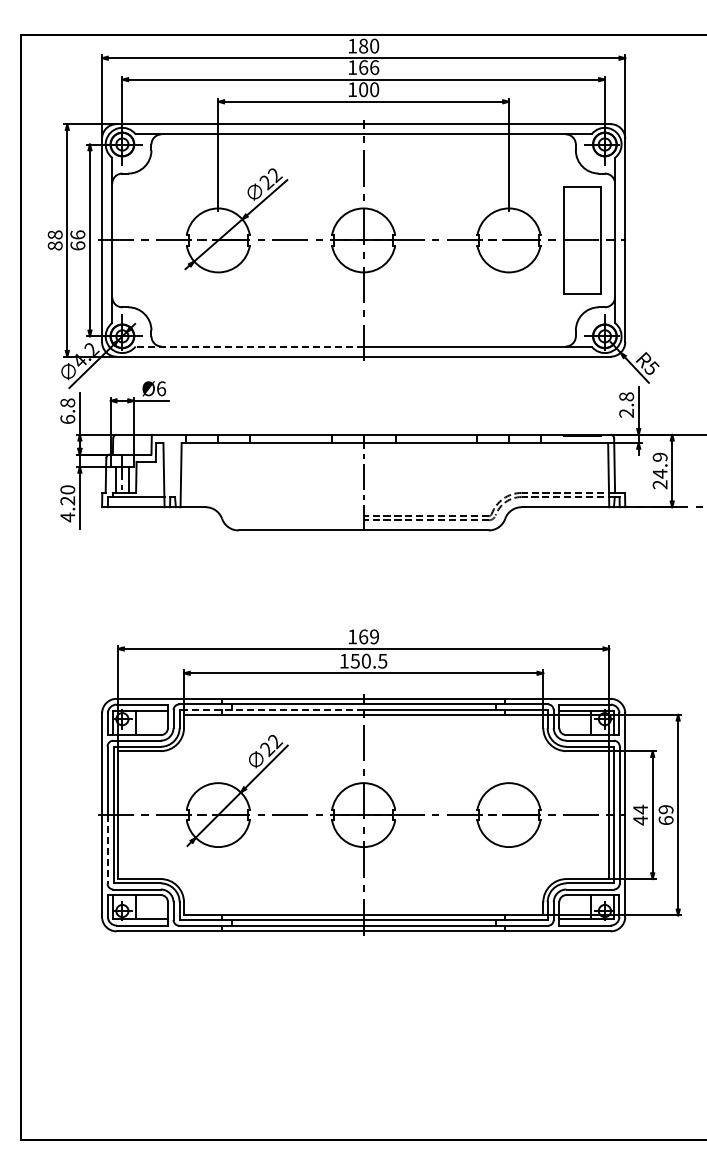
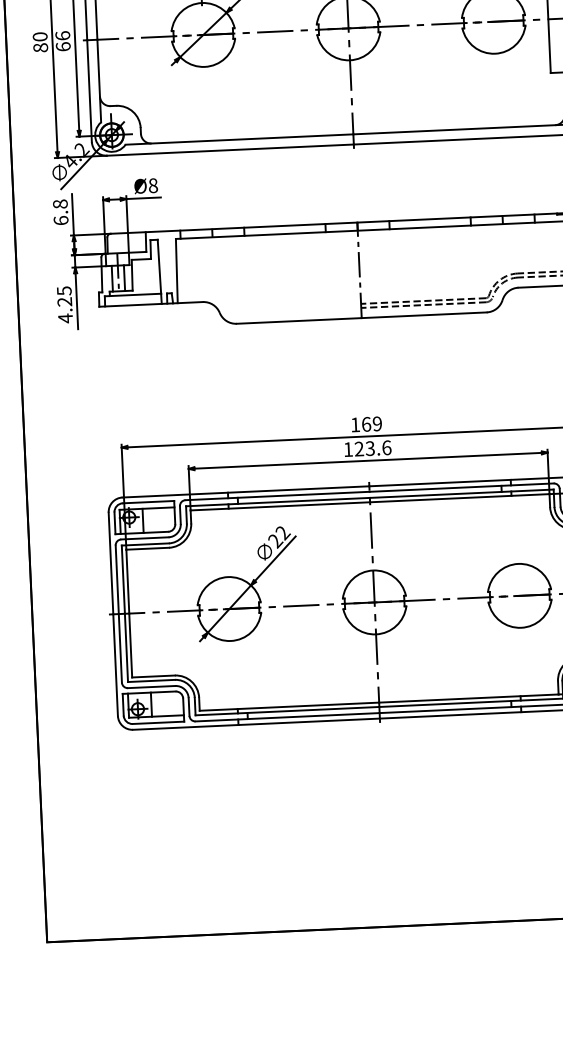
text: (55, 234) -> (40, 36), 88 -> 80
line: (249, 346) -> (239, 139), dashed -> solid
text: (161, 388) -> (153, 185), Ø6 -> Ø8
text: (67, 489) -> (64, 290), 4.20 -> 4.25
text: (368, 660) -> (372, 447), 150.5 -> 123.6
line: (271, 710) -> (277, 502), dashed -> solid
line: (107, 849) -> (120, 648), dashed -> solid

